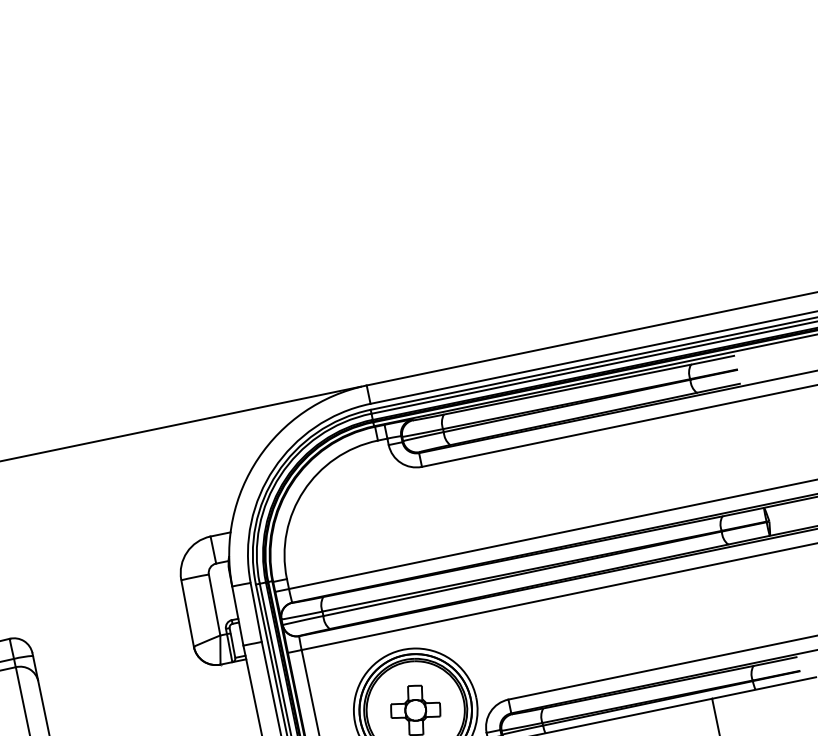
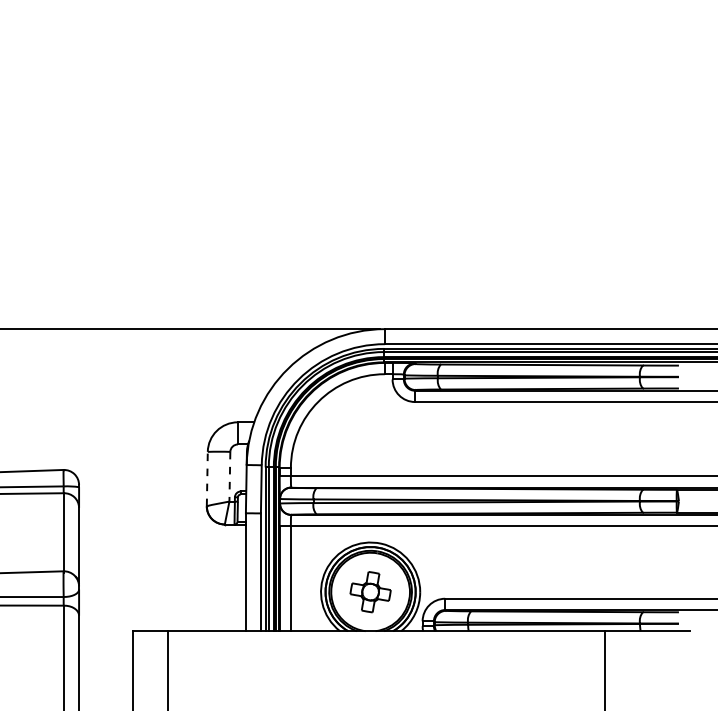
line: (214, 604) -> (229, 476), solid -> dashed
line: (187, 612) -> (207, 478), solid -> dashed

